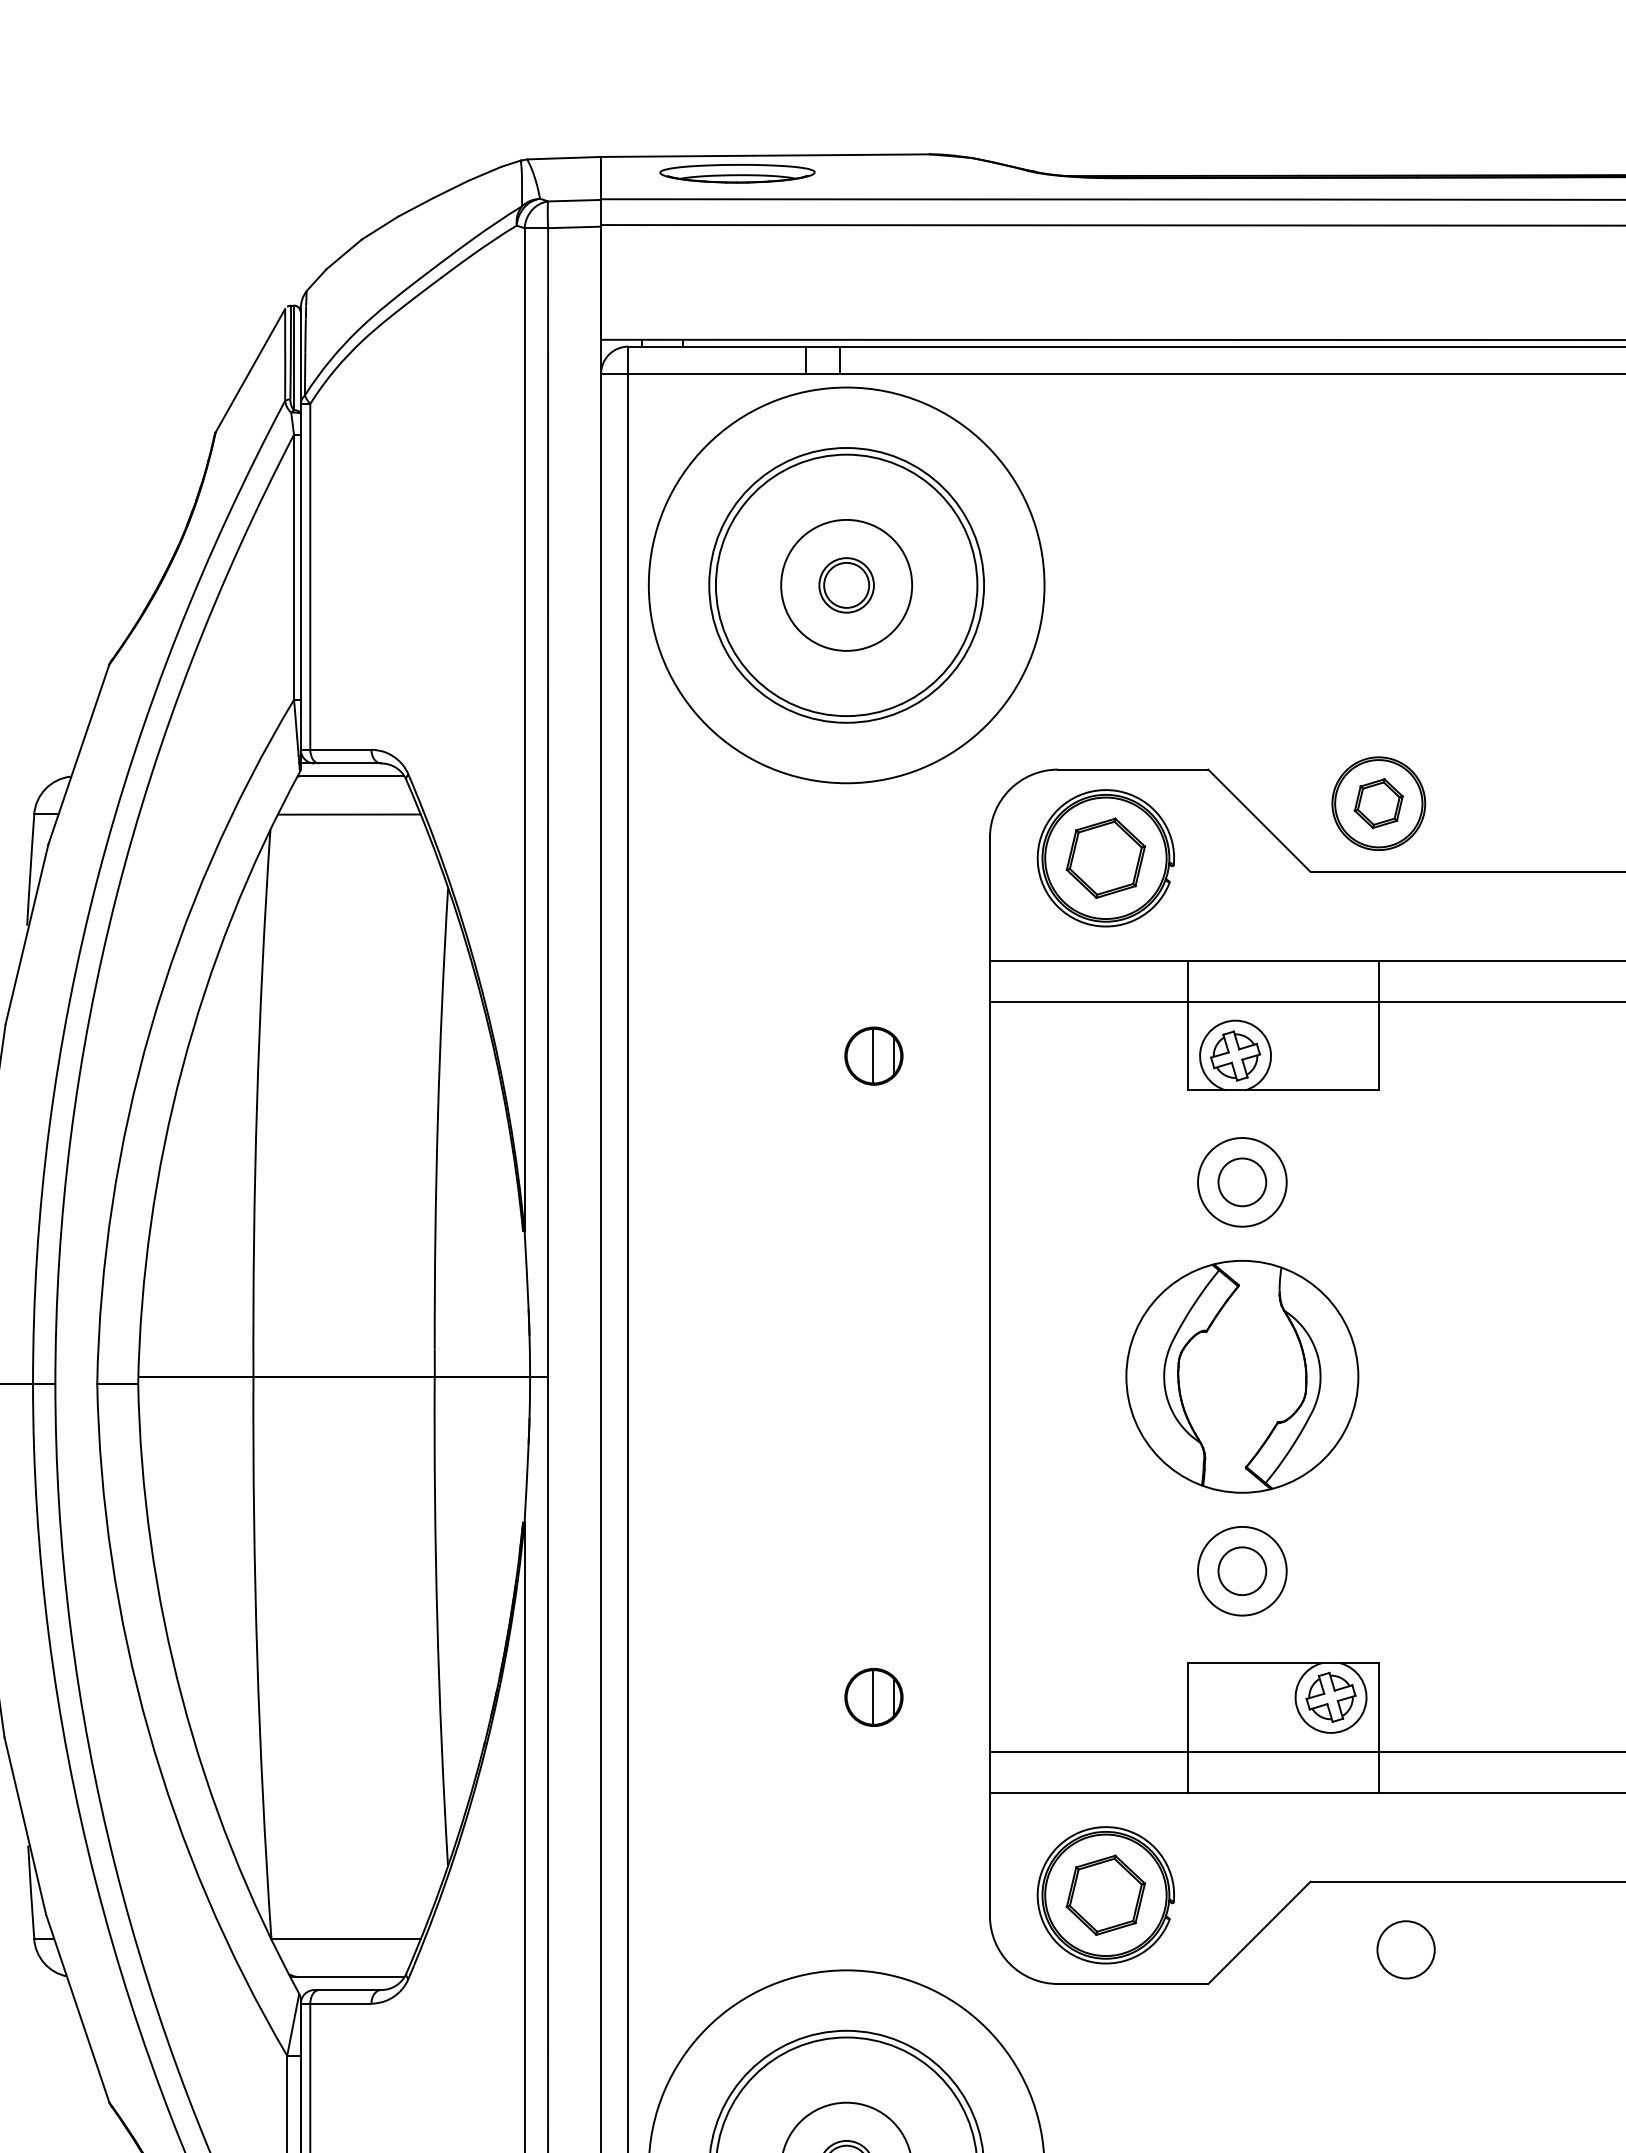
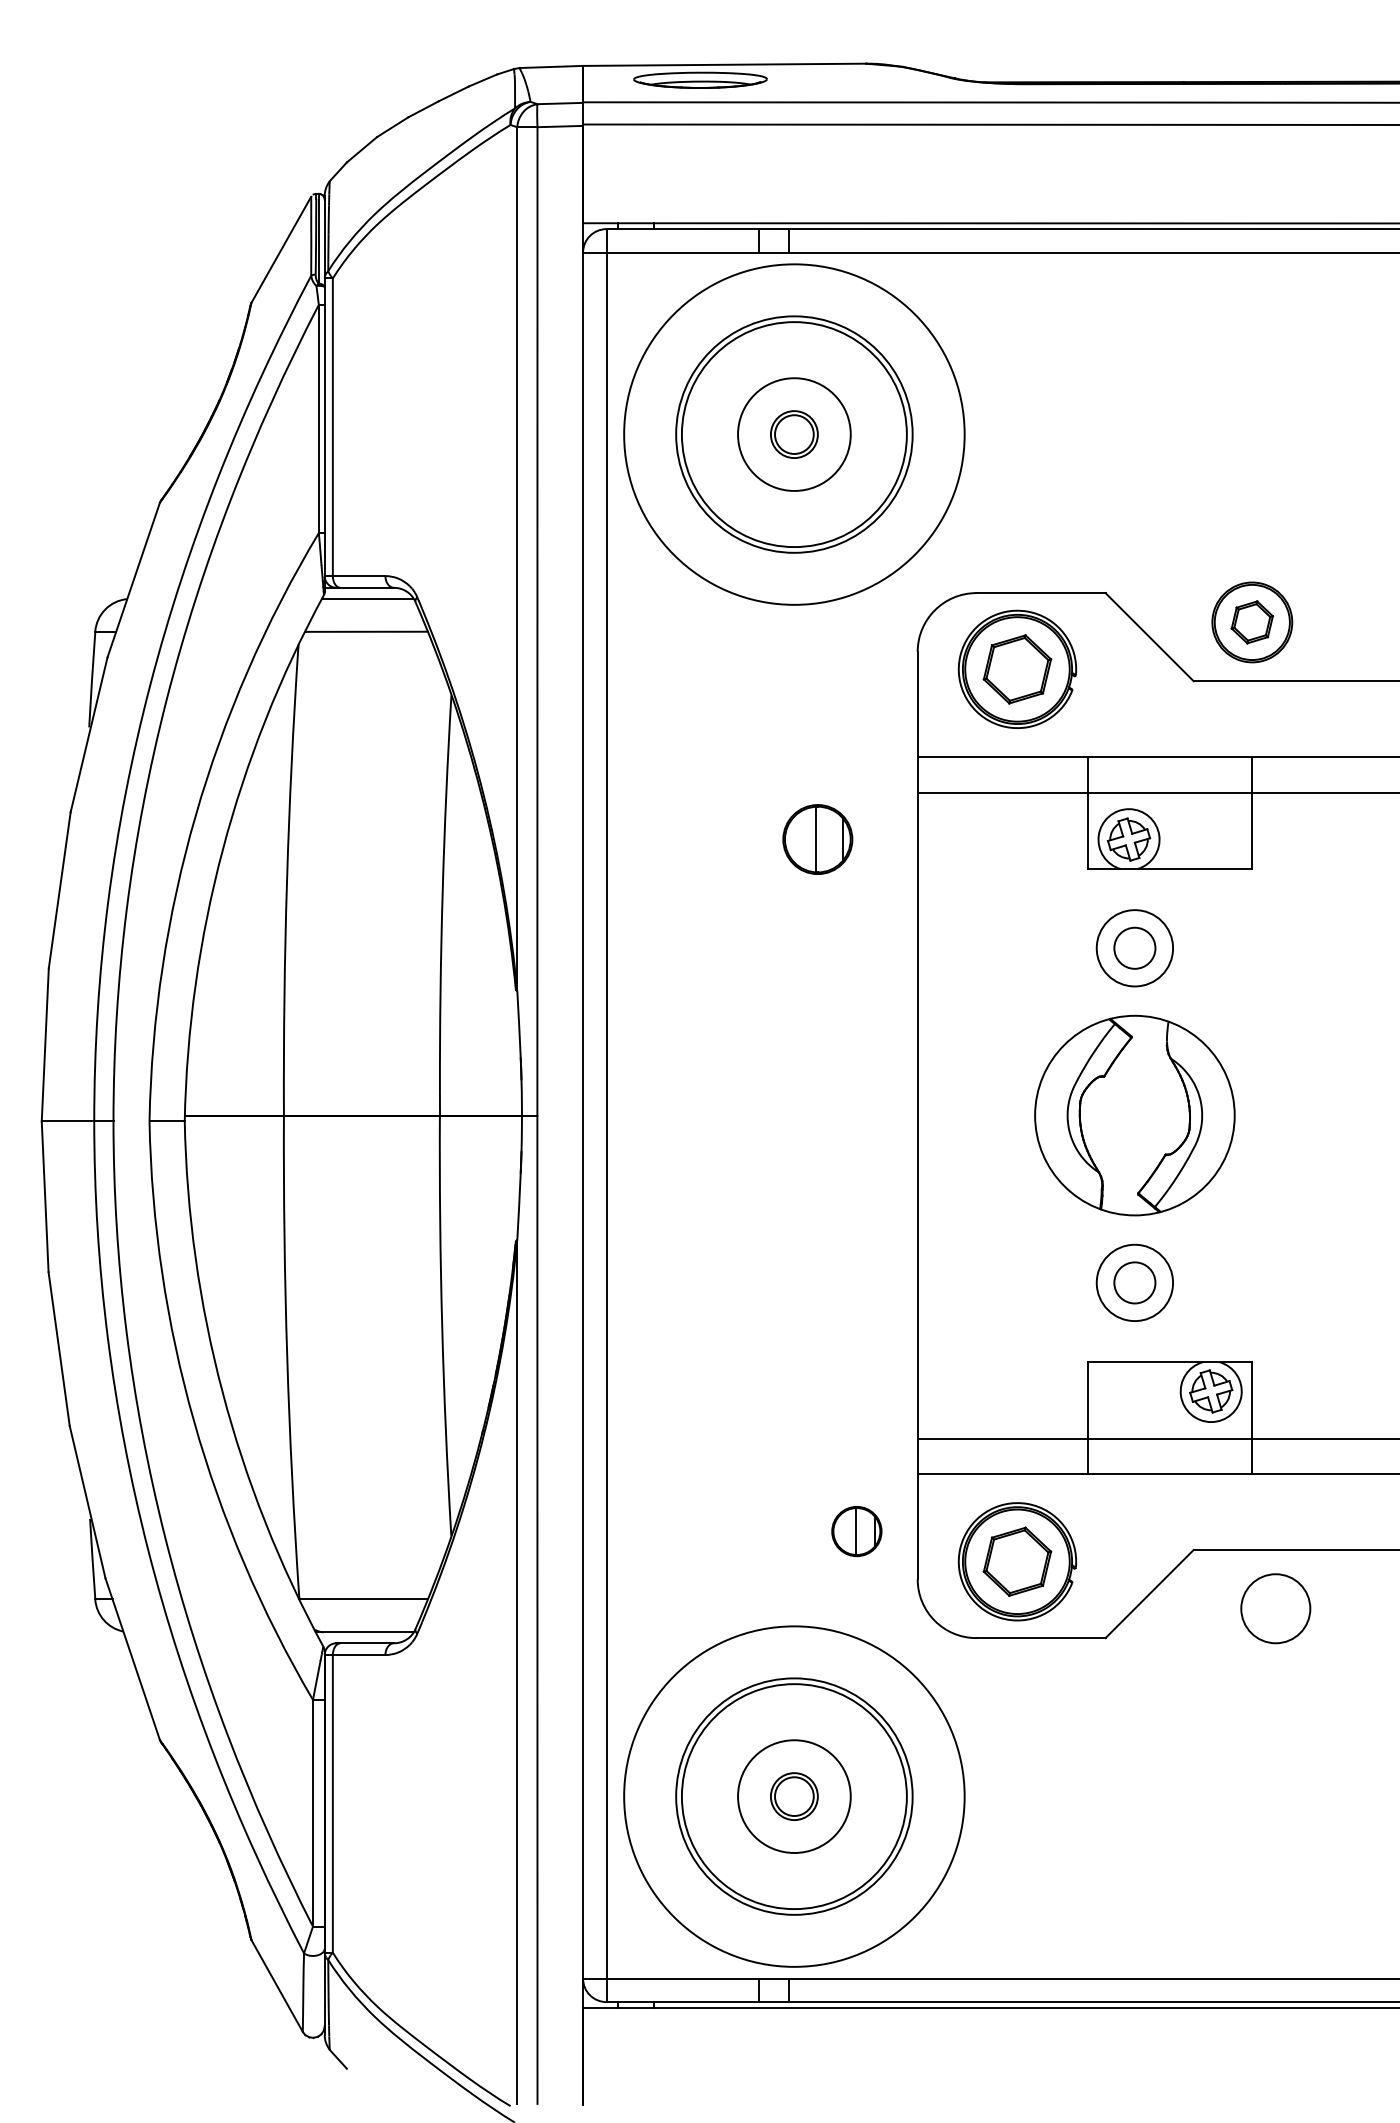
part: (873, 1055) -> (817, 839), size x1.4
part: (873, 1697) -> (856, 1531), moved
circle: (1405, 1949) -> (1275, 1608), size x1.4

